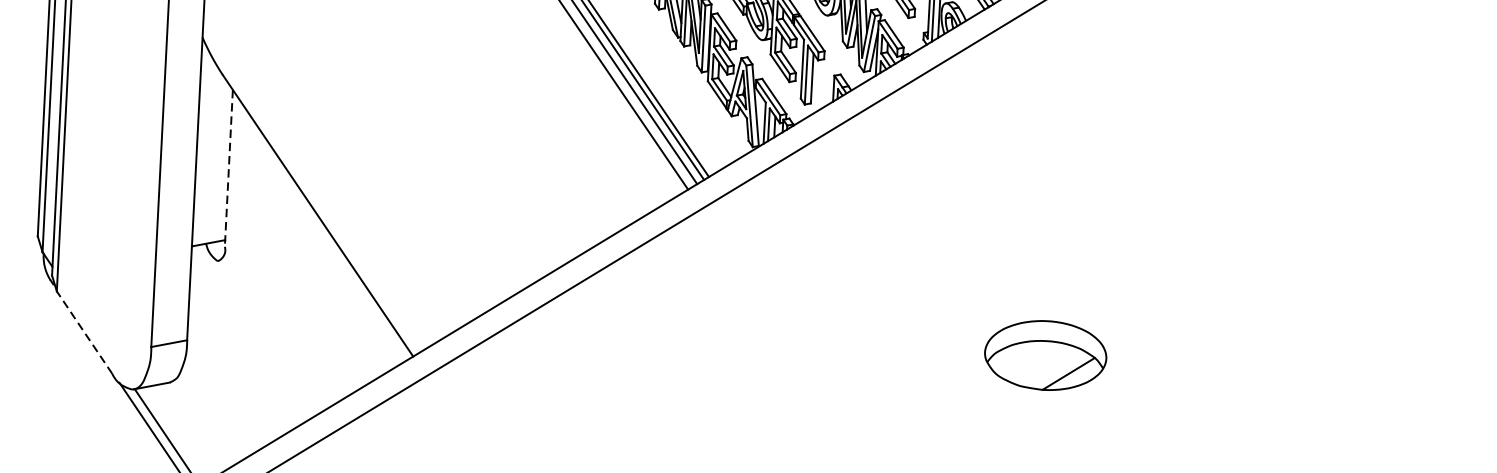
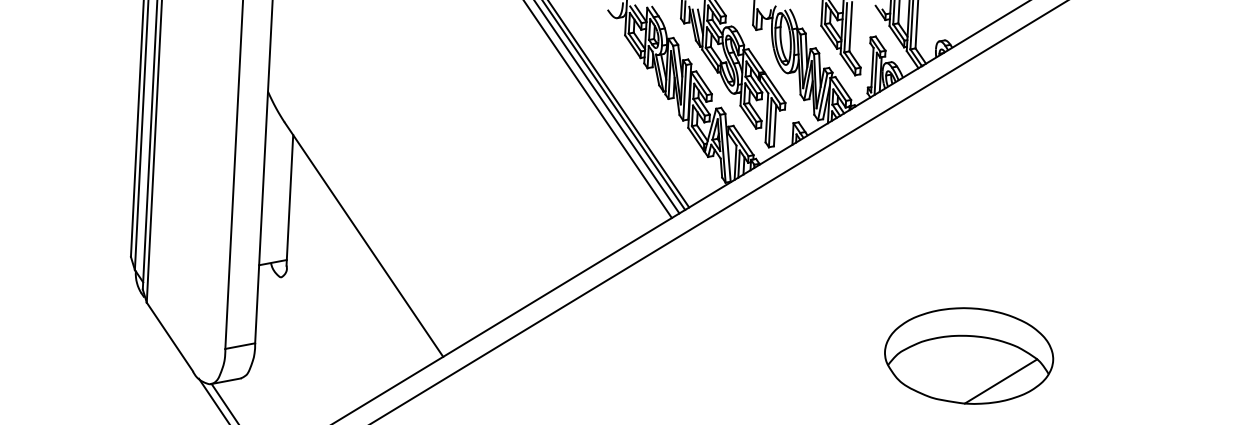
line: (228, 168) -> (289, 200), dashed -> solid
line: (84, 332) -> (169, 336), dashed -> solid
part: (1045, 354) -> (969, 355), size x1.67

